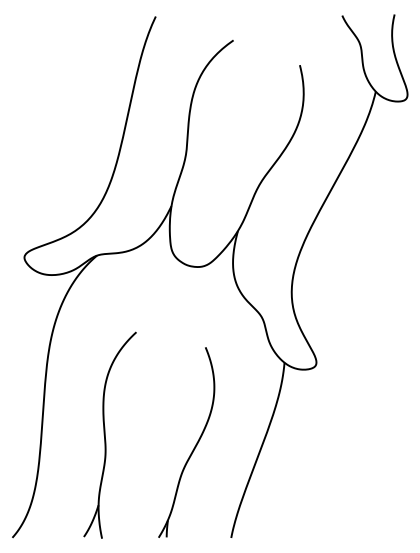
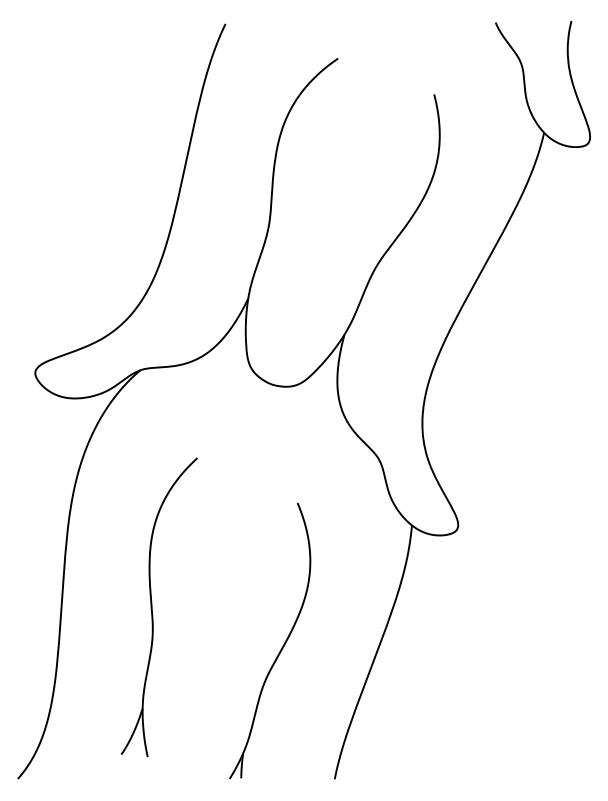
part: (109, 434) -> (158, 606), moved

